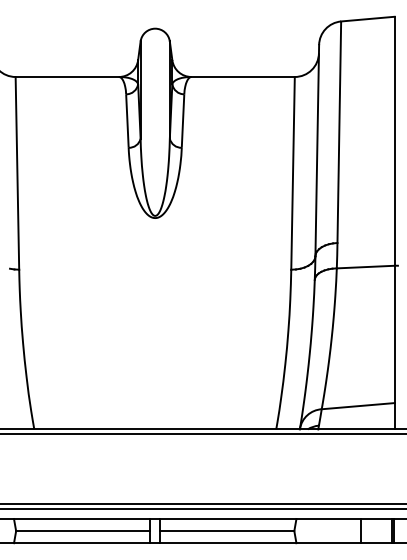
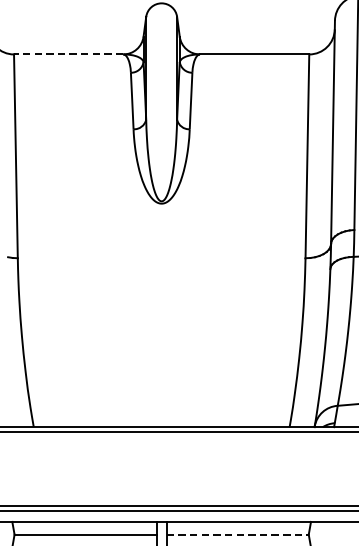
line: (67, 77) -> (68, 54), solid -> dashed
line: (227, 531) -> (238, 535), solid -> dashed

